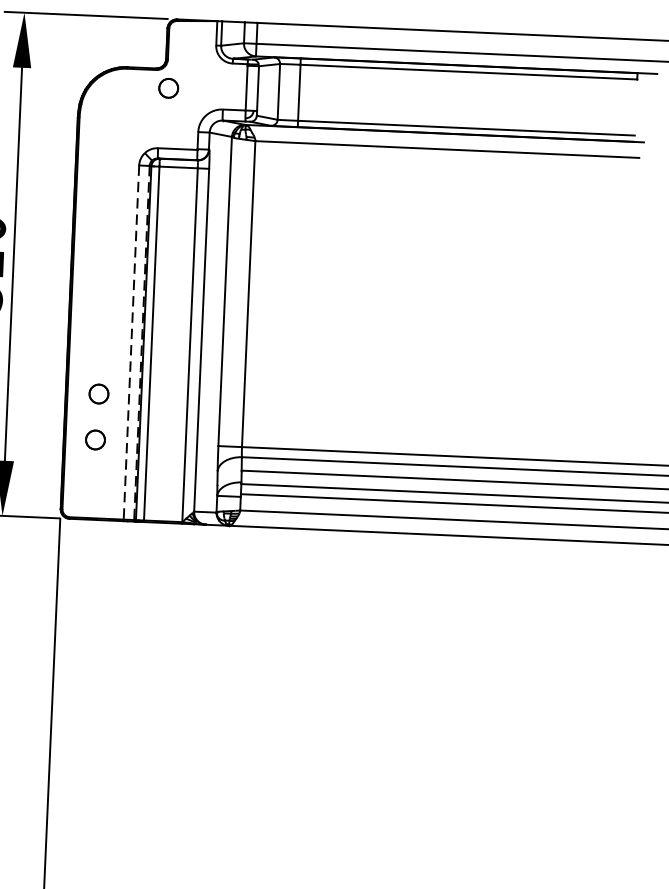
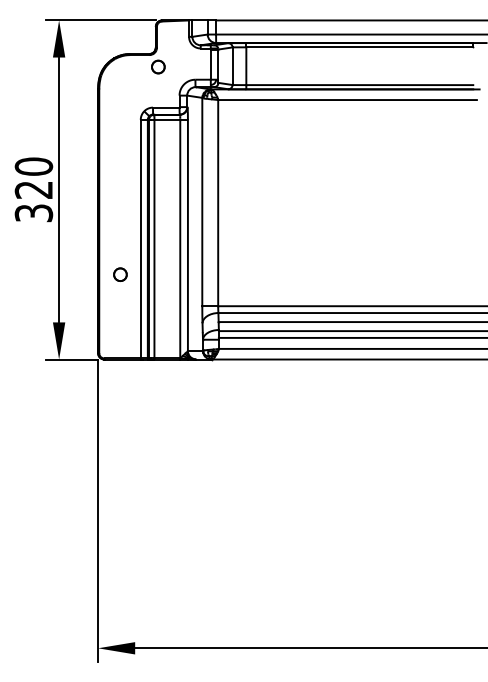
line: (131, 343) -> (140, 239), dashed -> solid
line: (141, 343) -> (147, 239), dashed -> solid
circle: (95, 439) -> (119, 305), removed

